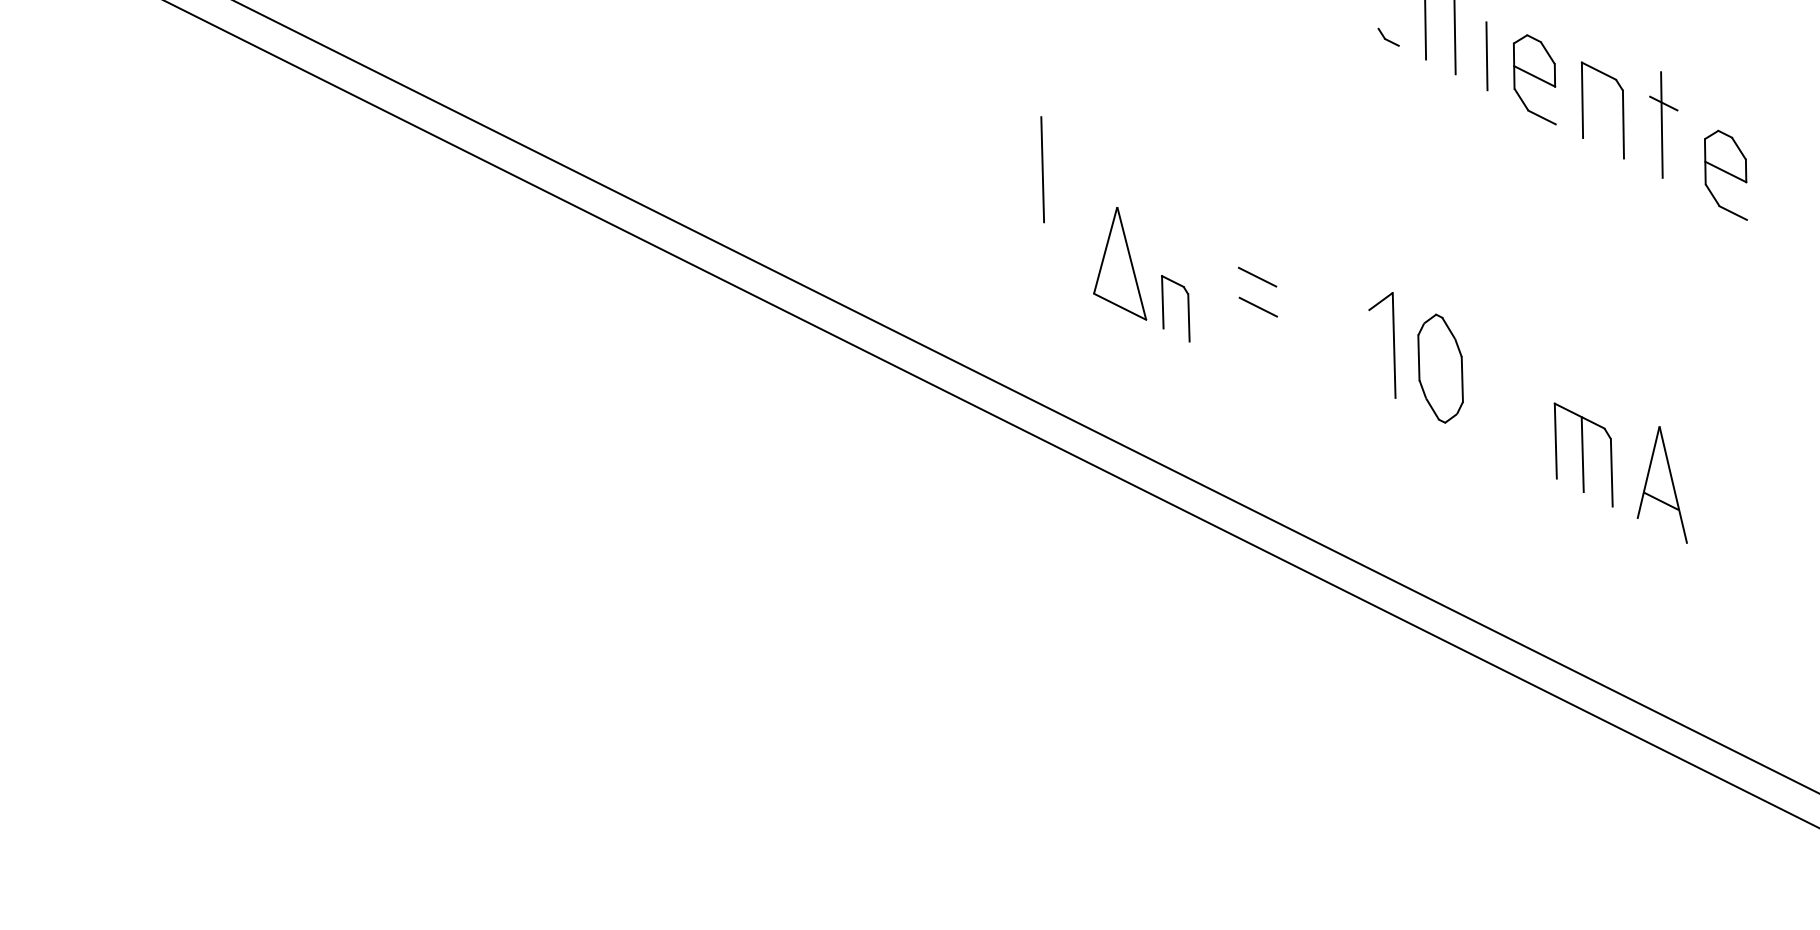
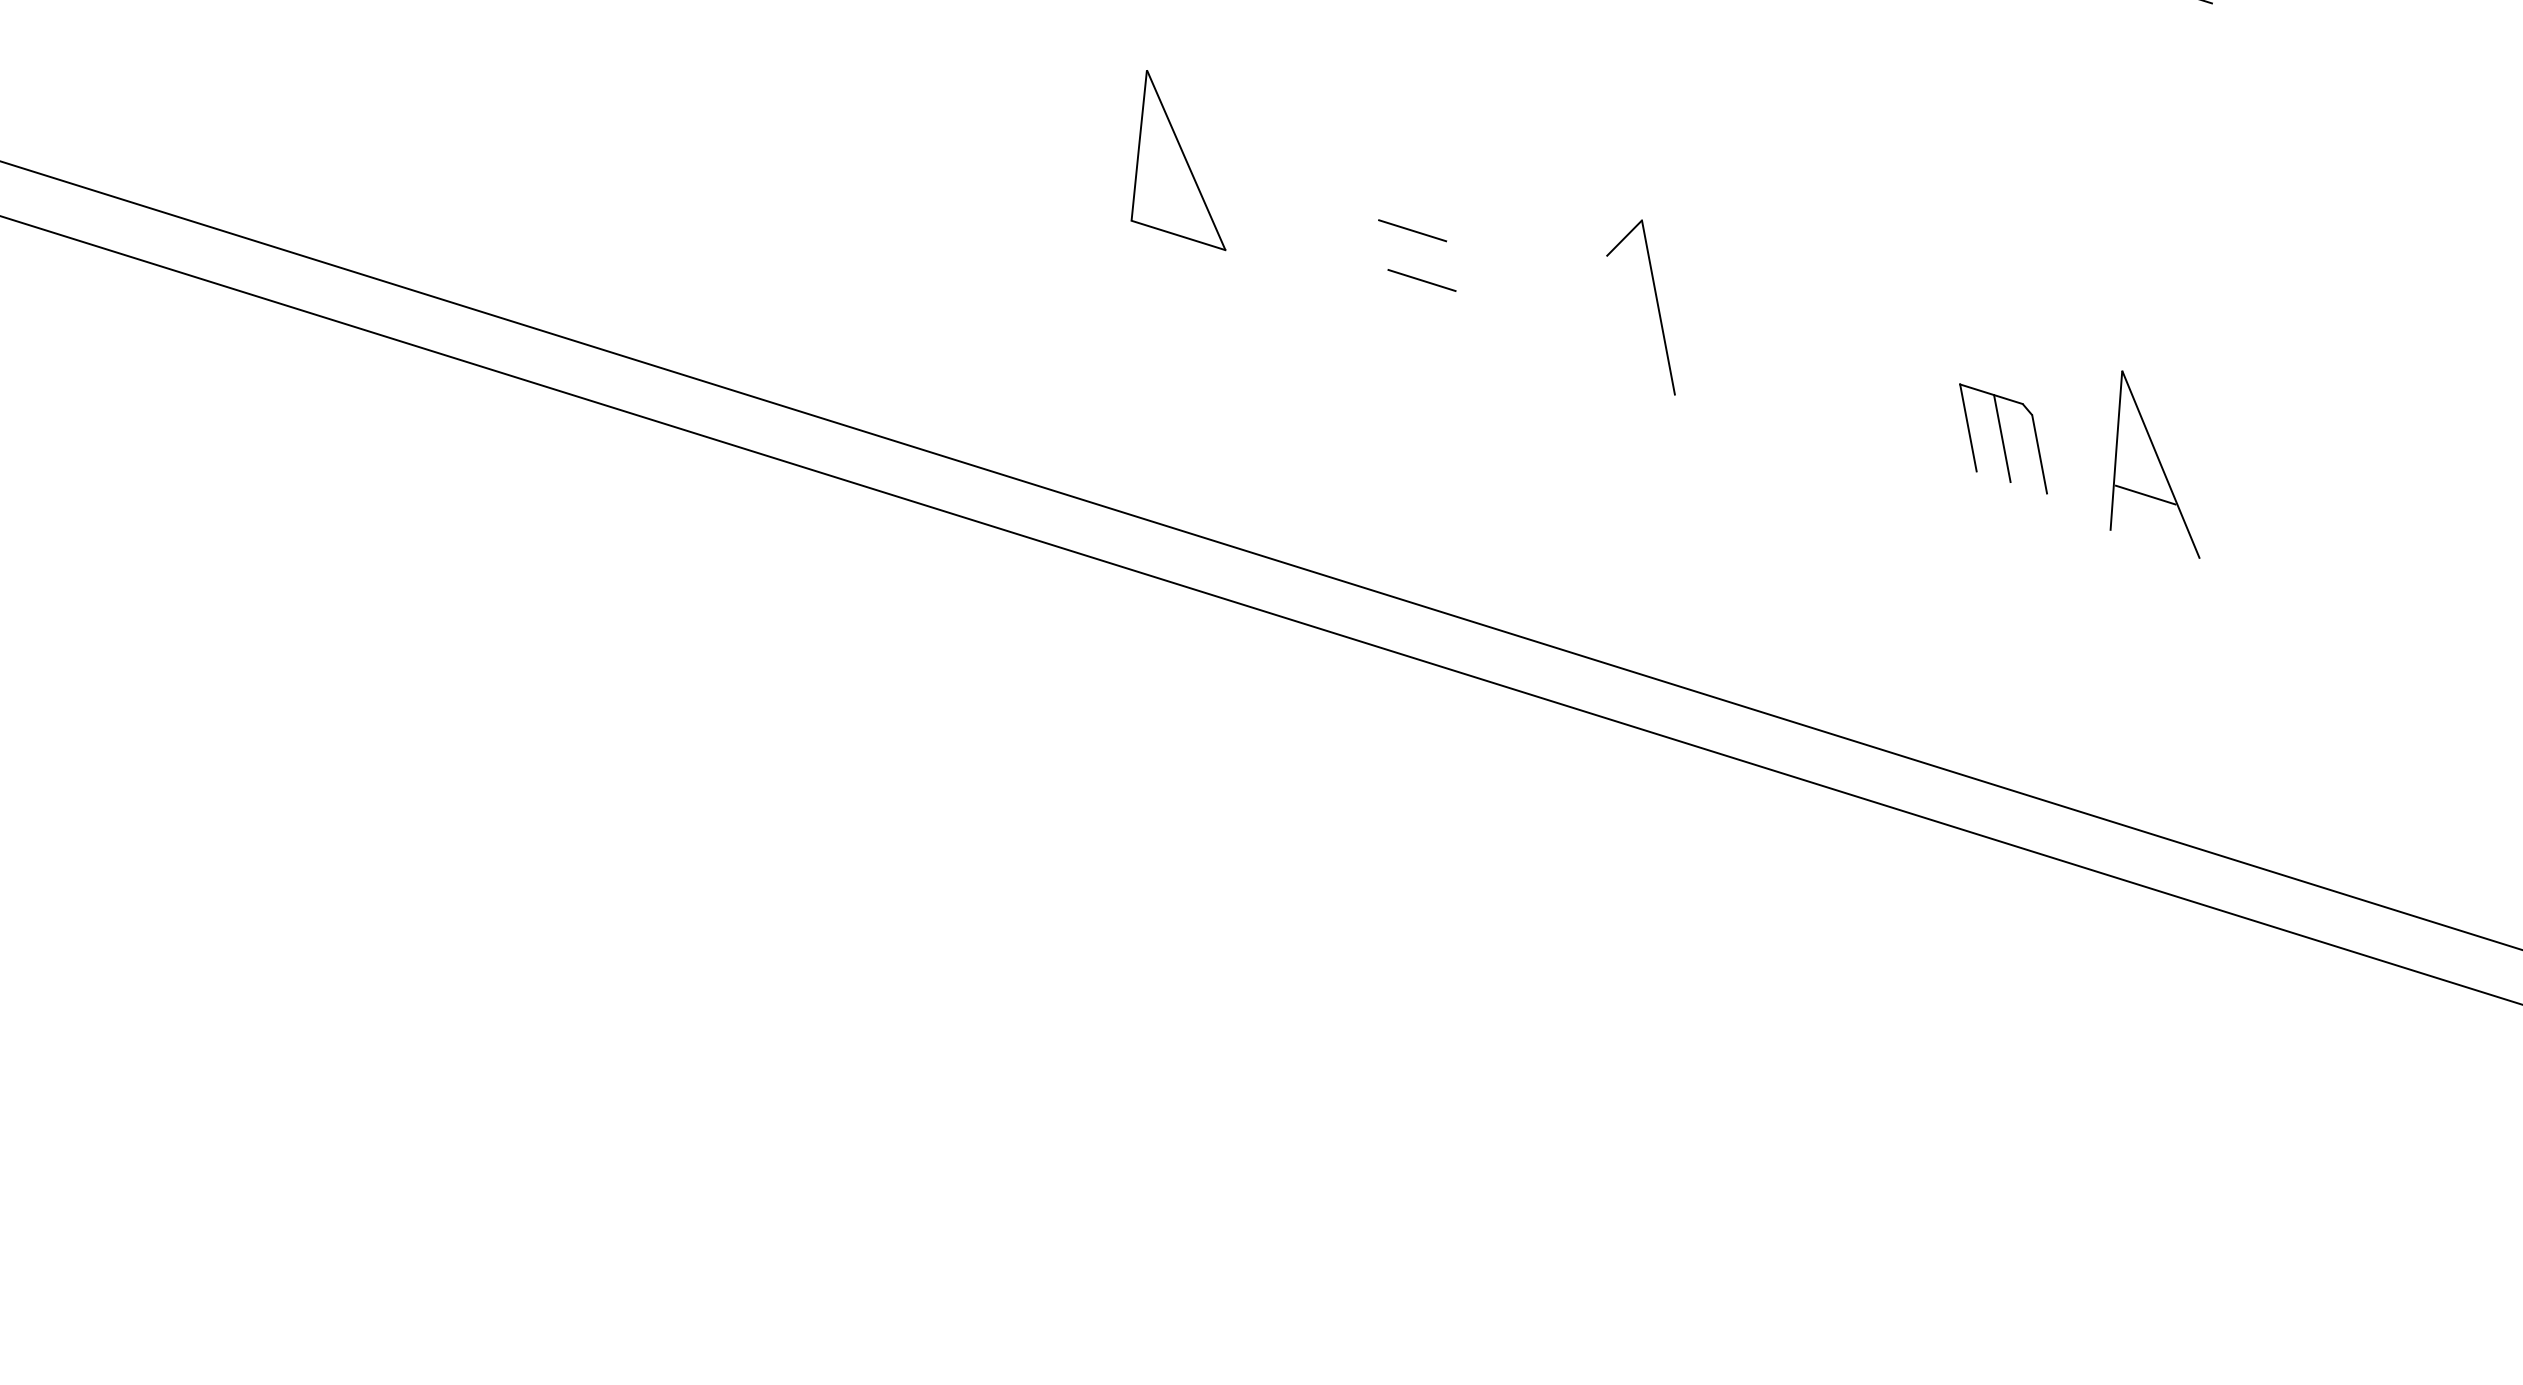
line: (1042, 169) -> (1025, 109), removed
part: (1120, 263) -> (1167, 163), moved
part: (1163, 308) -> (1264, 308), removed
part: (1440, 368) -> (1741, 333), removed
part: (1583, 454) -> (2003, 438), size x0.7

